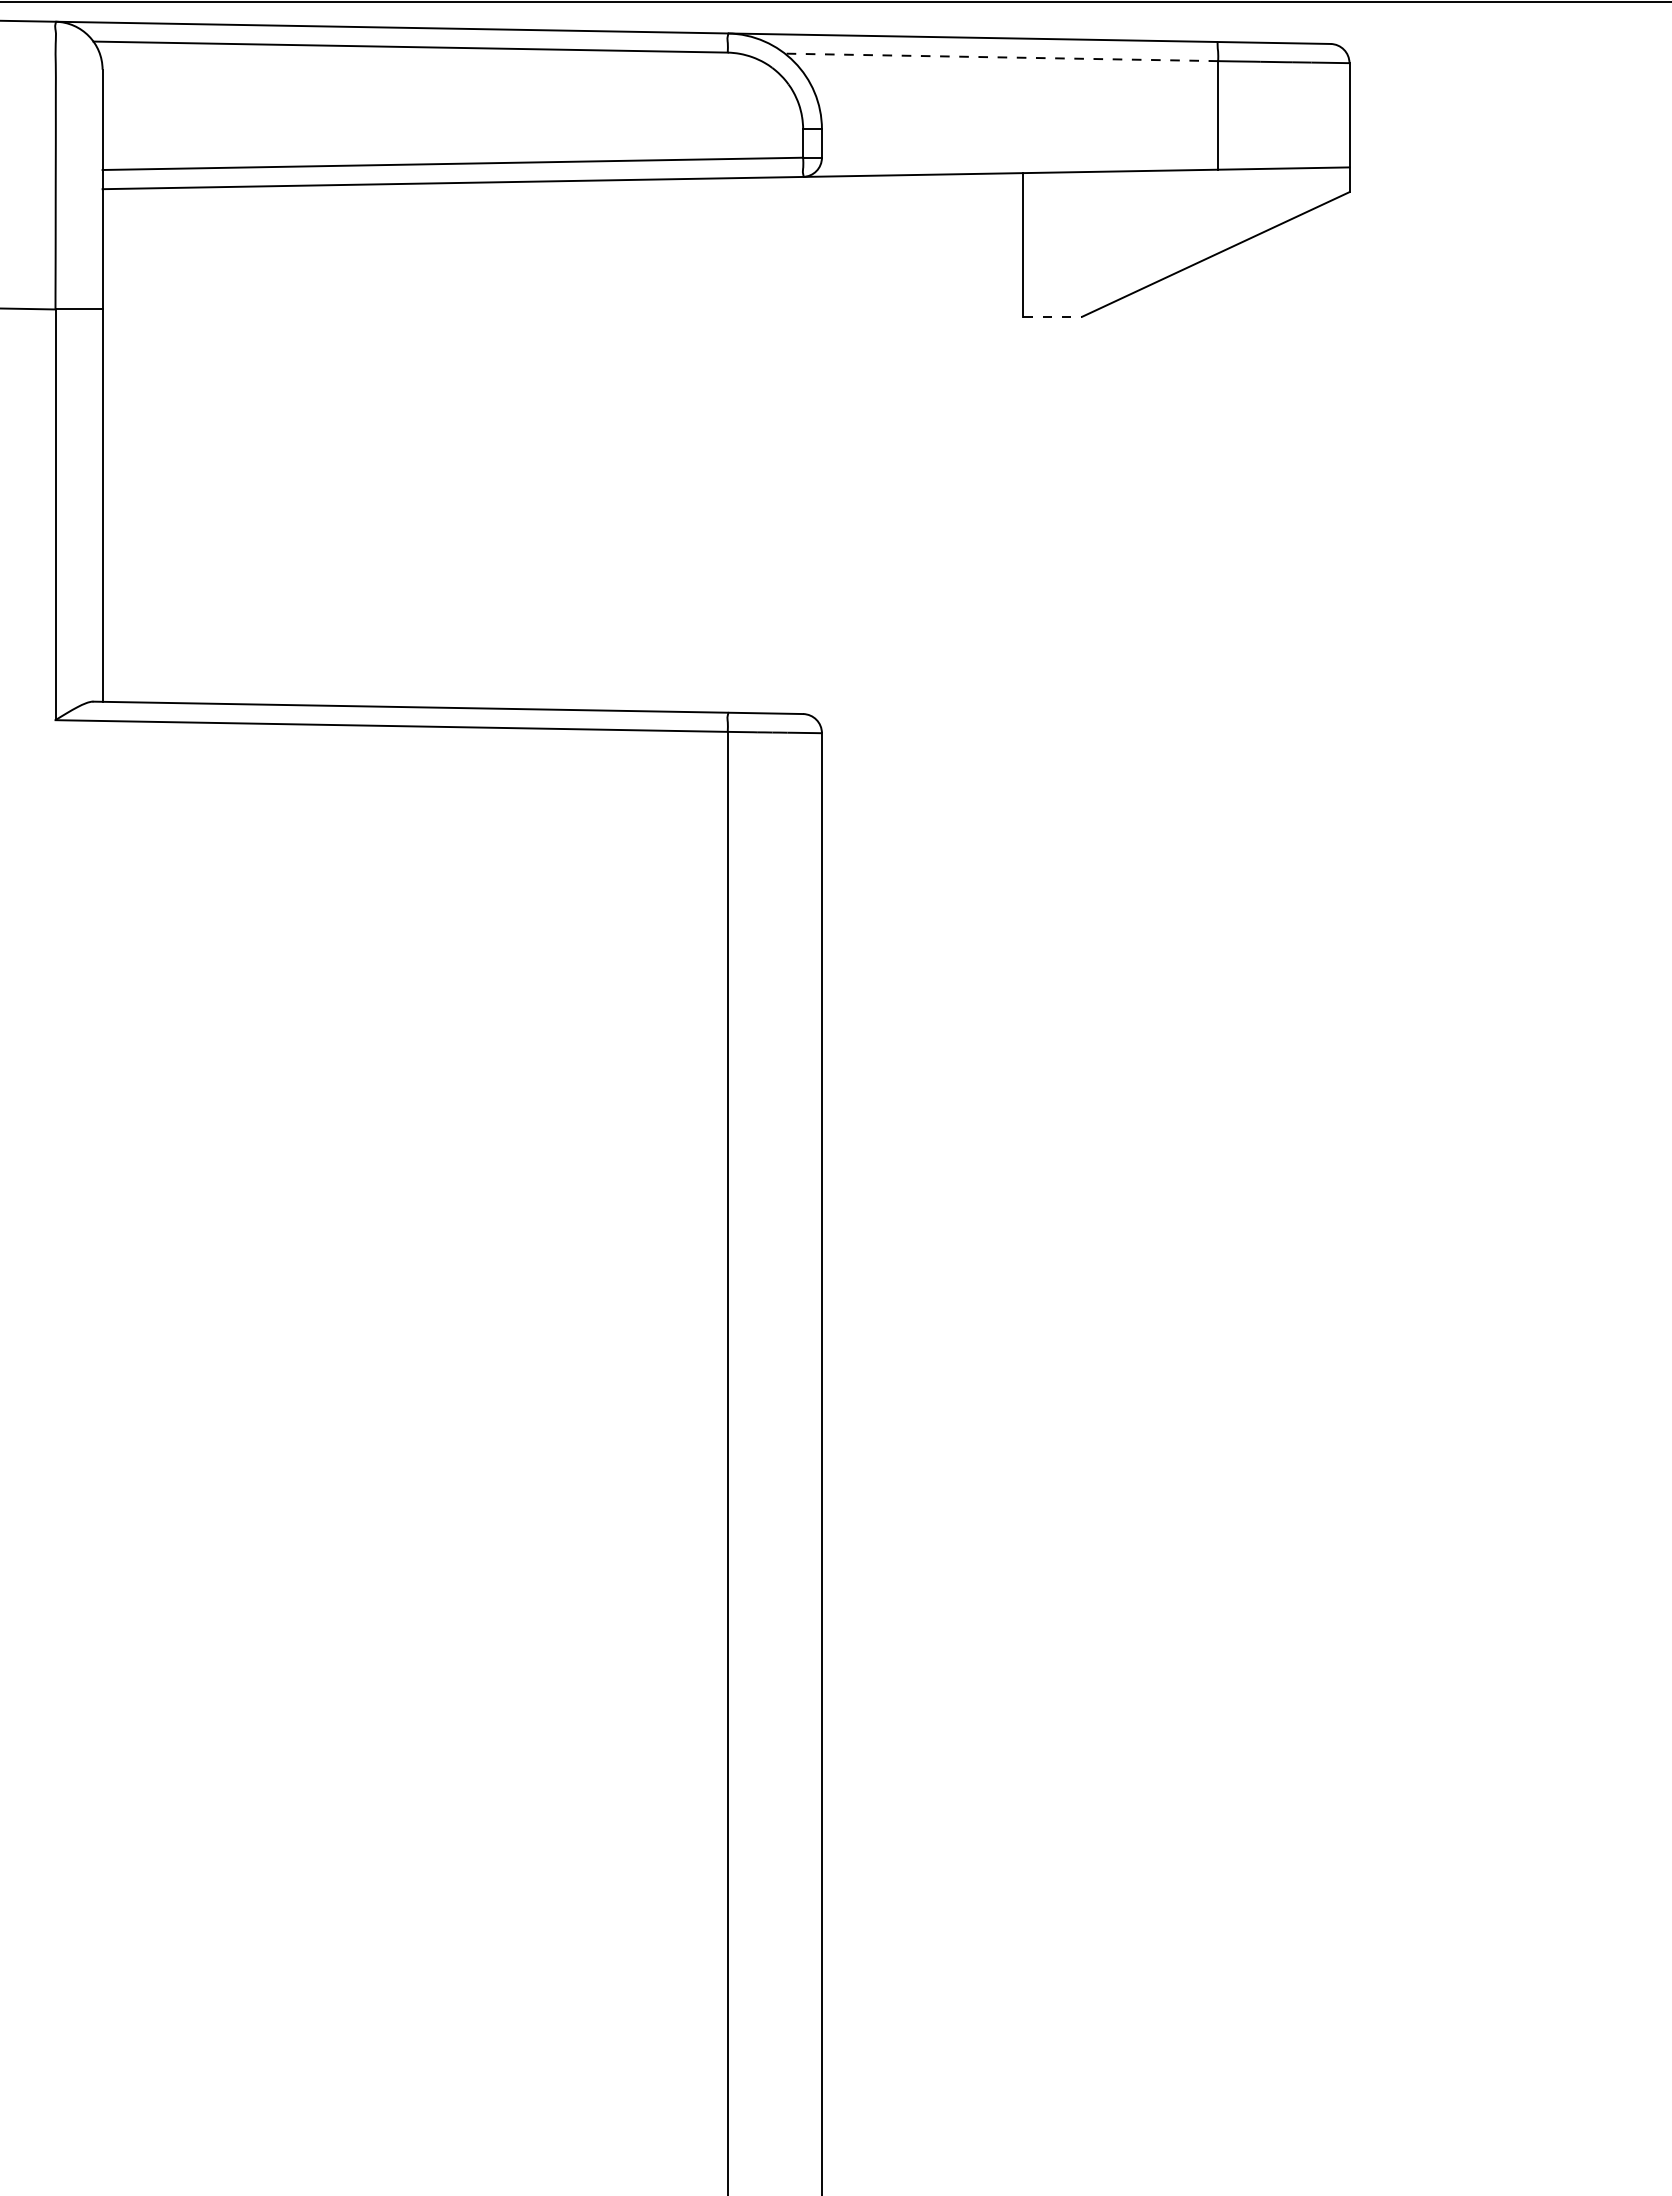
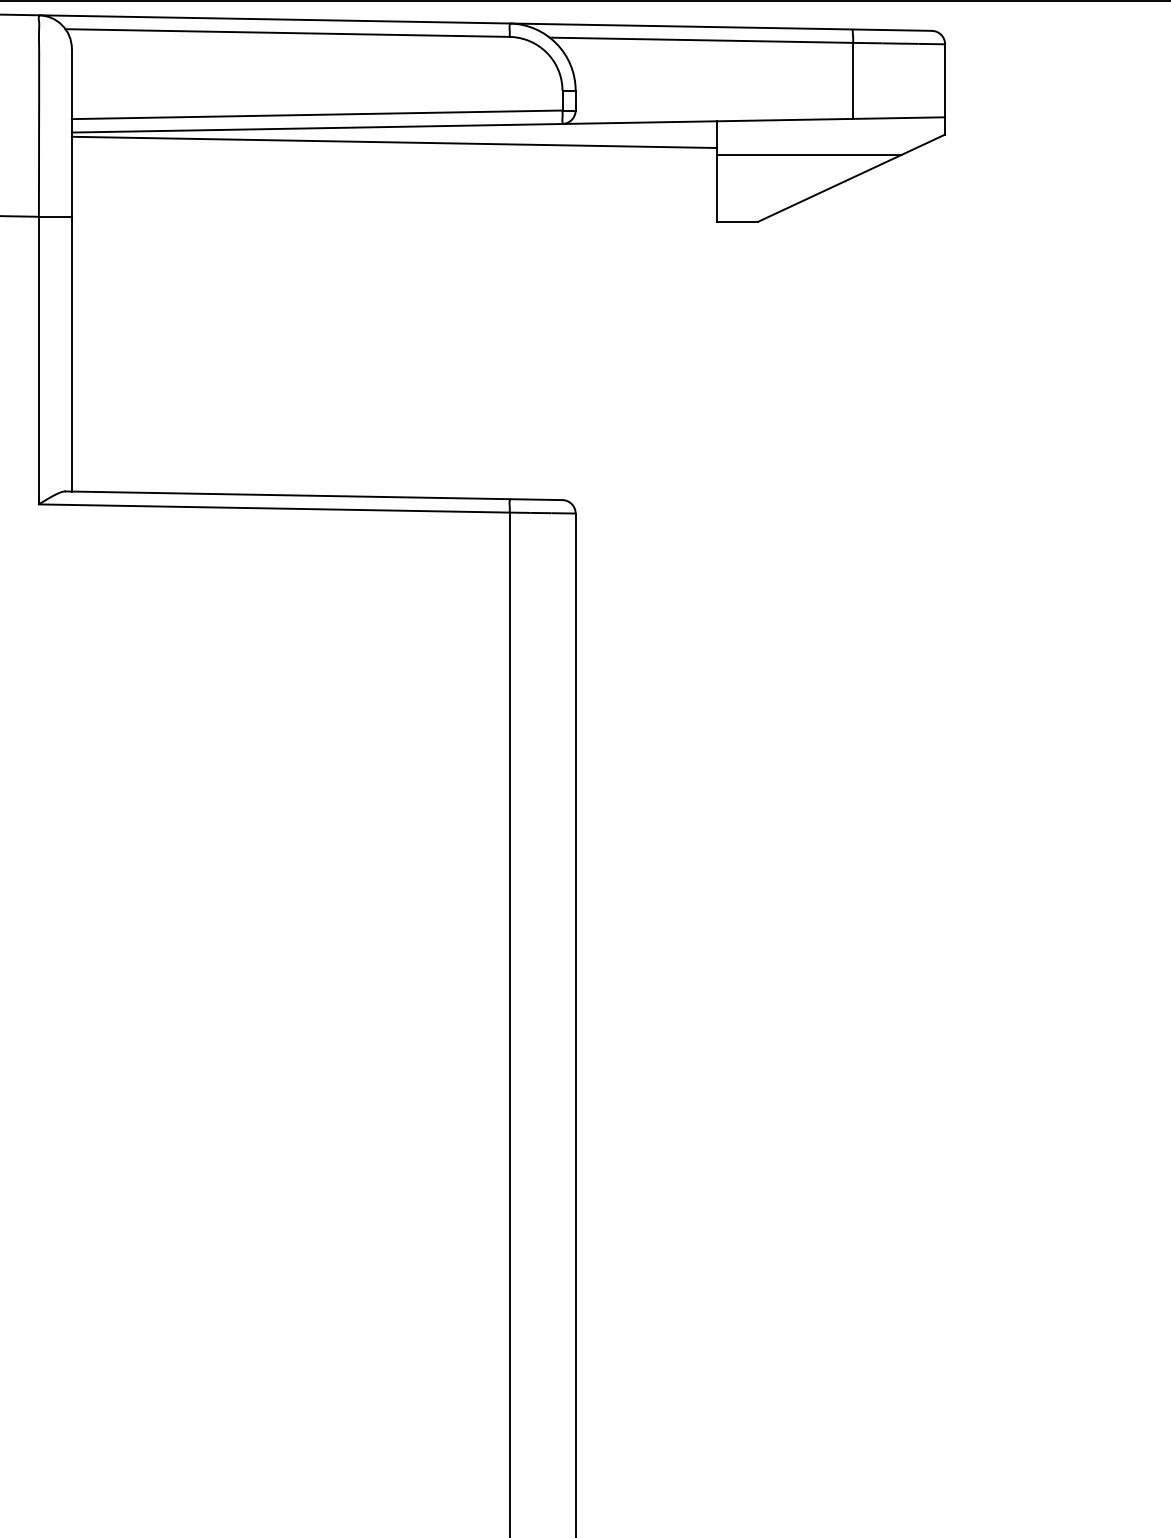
line: (1001, 57) -> (701, 40), dashed -> solid
line: (562, 203) -> (393, 142), added
line: (1155, 220) -> (809, 154), added
line: (1053, 316) -> (737, 221), dashed -> solid

